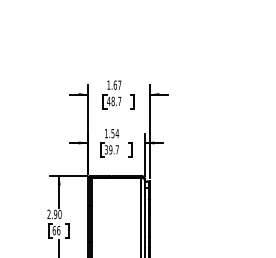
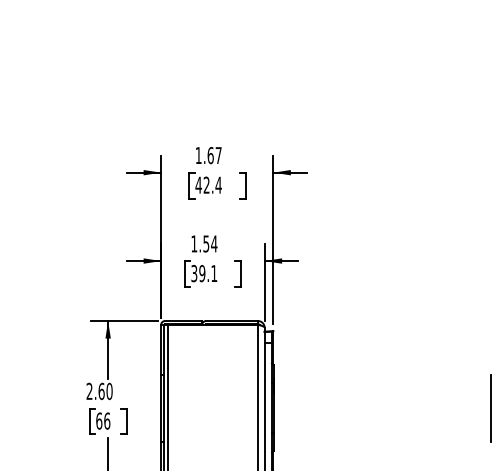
text: (116, 100) -> (212, 183), 48.7 -> 42.4
text: (116, 149) -> (212, 272), 39.7 -> 39.1
text: (55, 213) -> (101, 389), 2.90 -> 2.60
line: (269, 223) -> (492, 408), added

